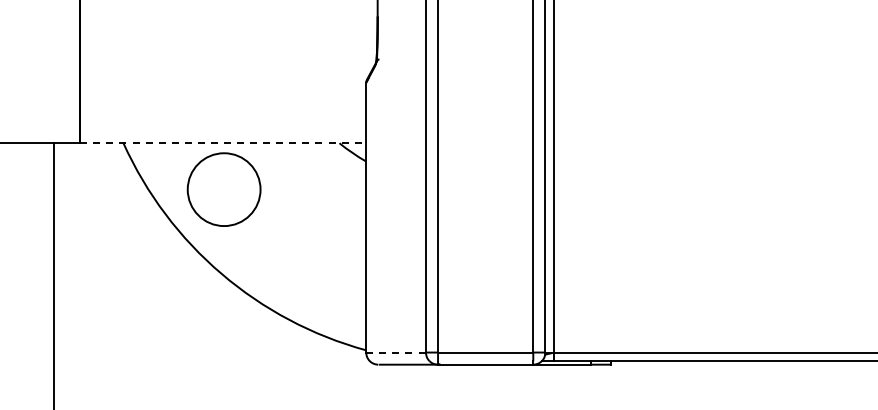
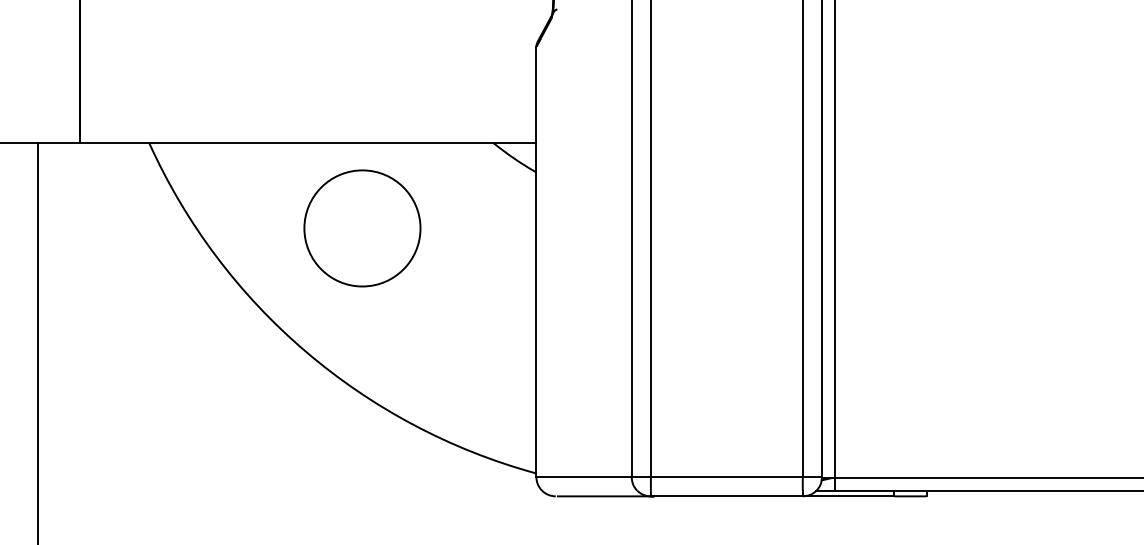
line: (223, 143) -> (308, 143), dashed -> solid
circle: (223, 189) -> (361, 228), moved
line: (396, 352) -> (584, 476), dashed -> solid

